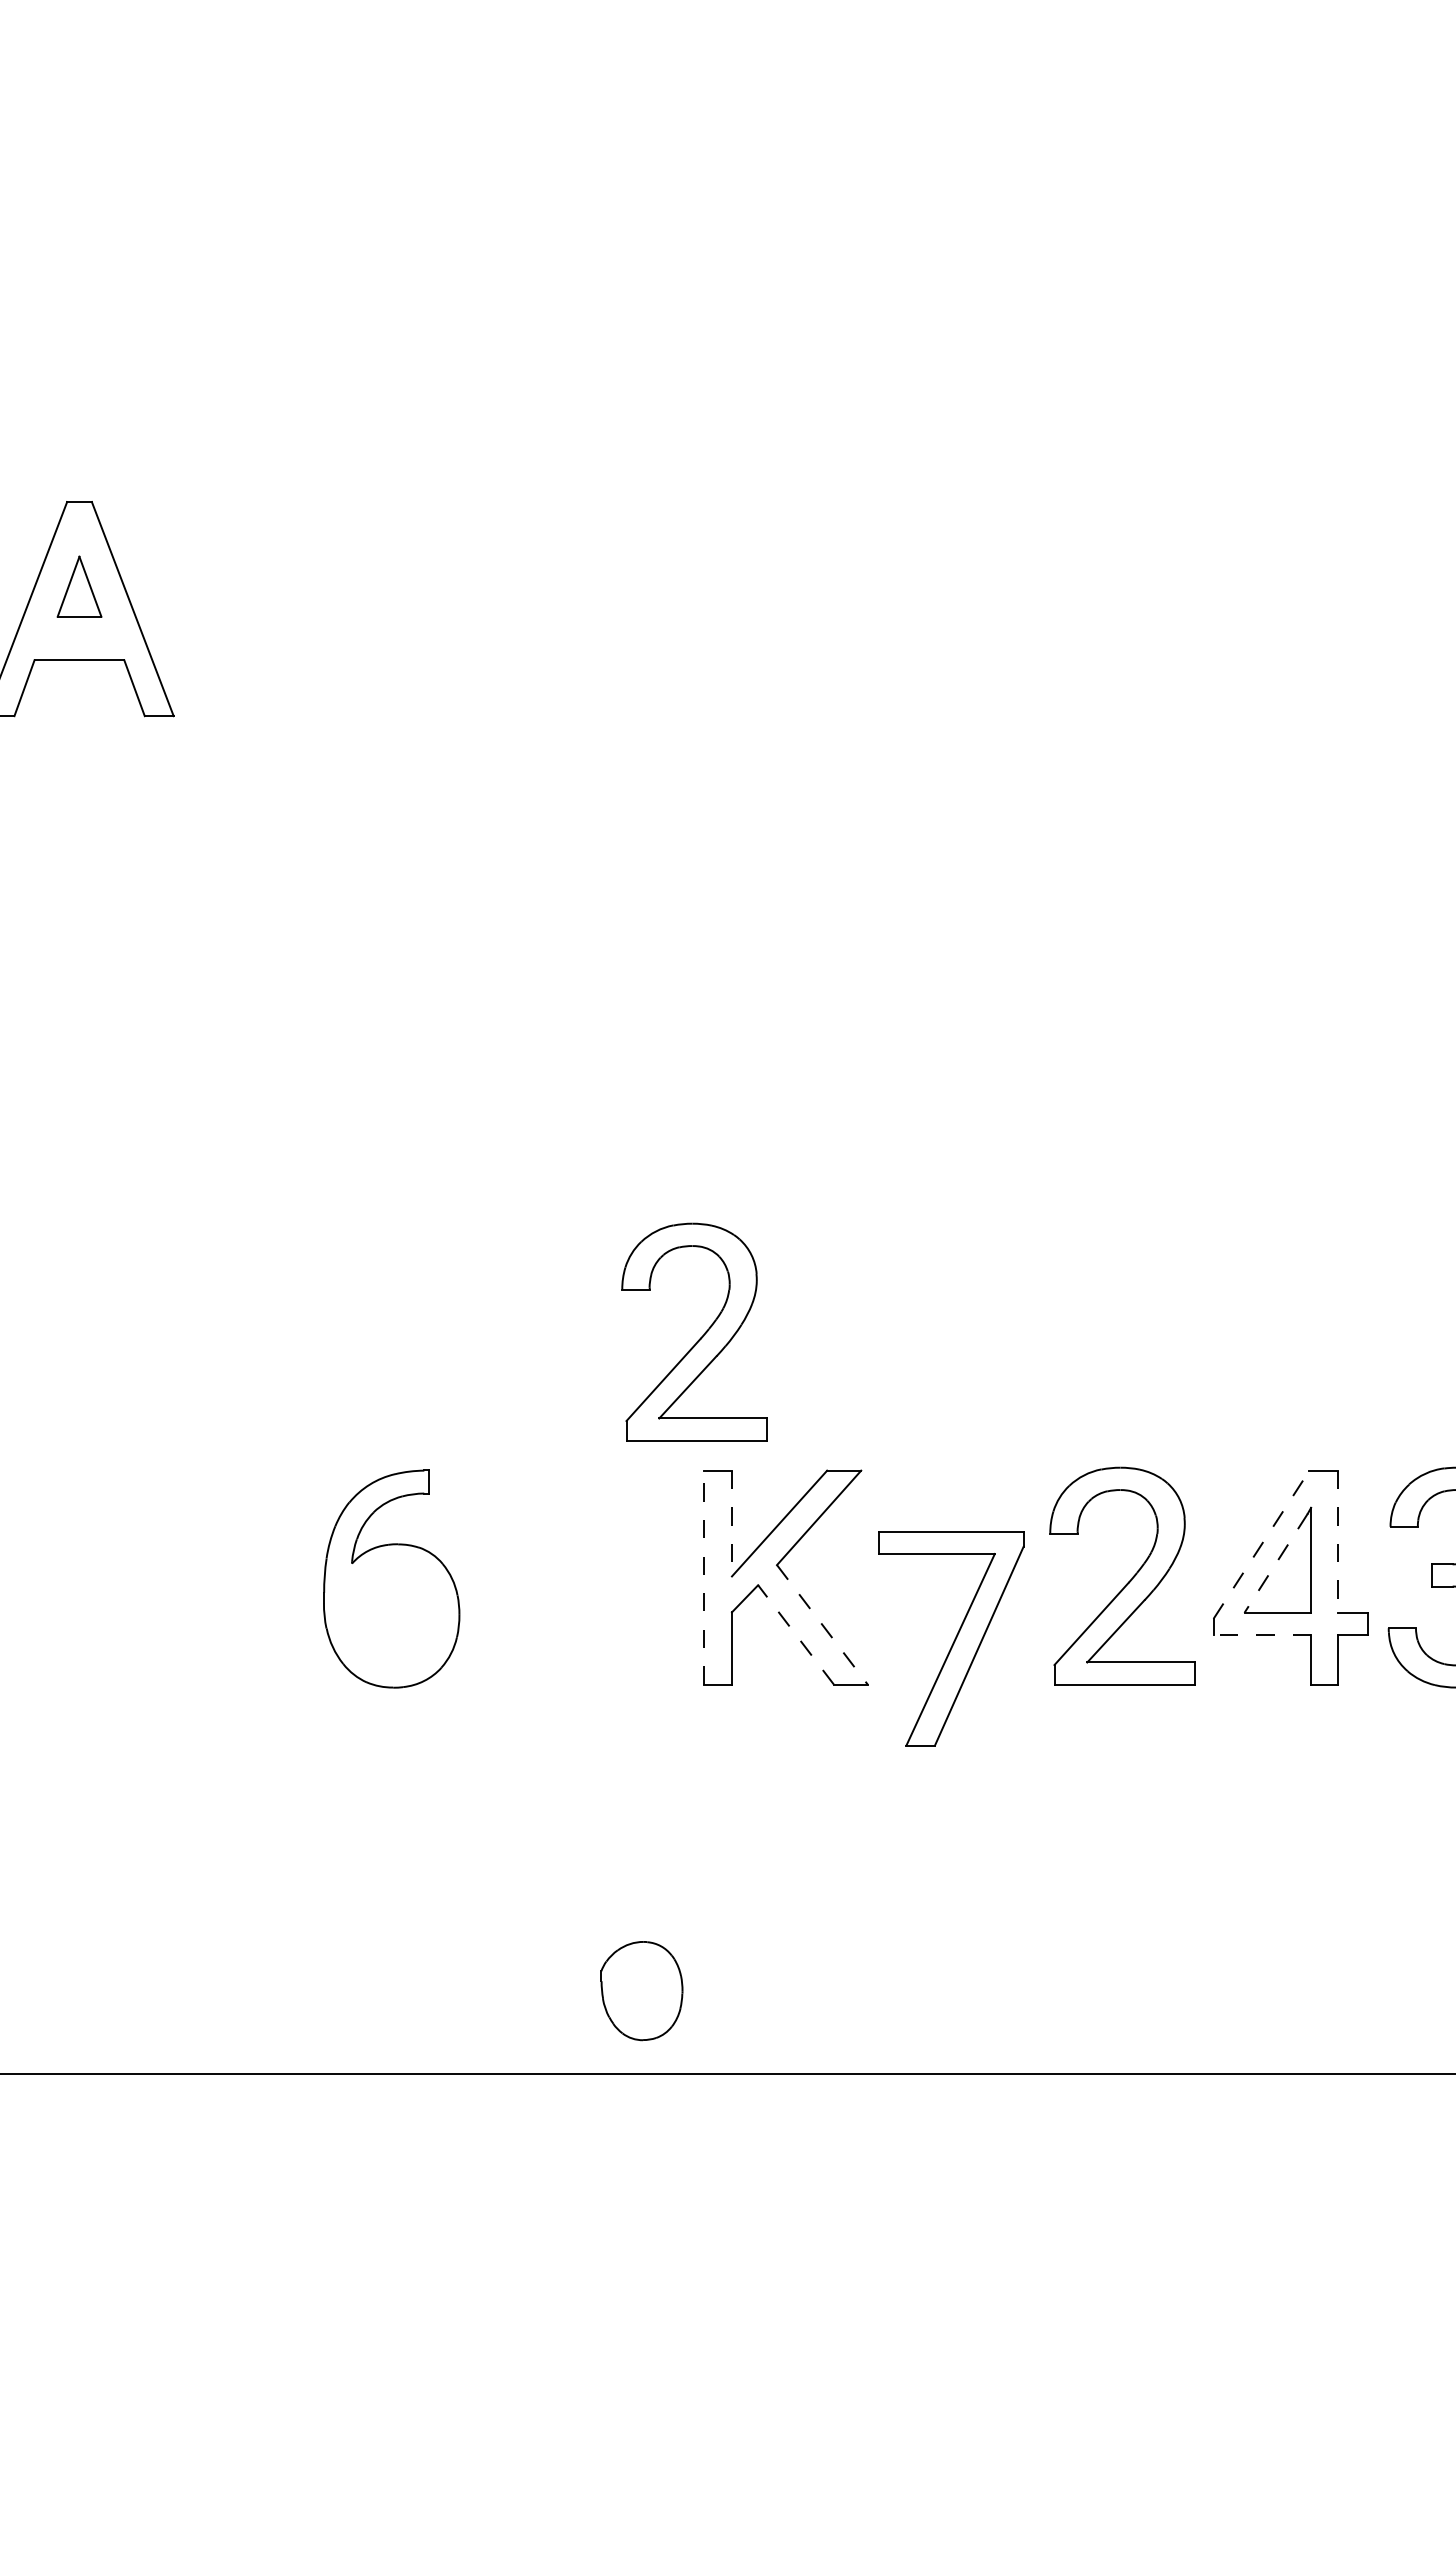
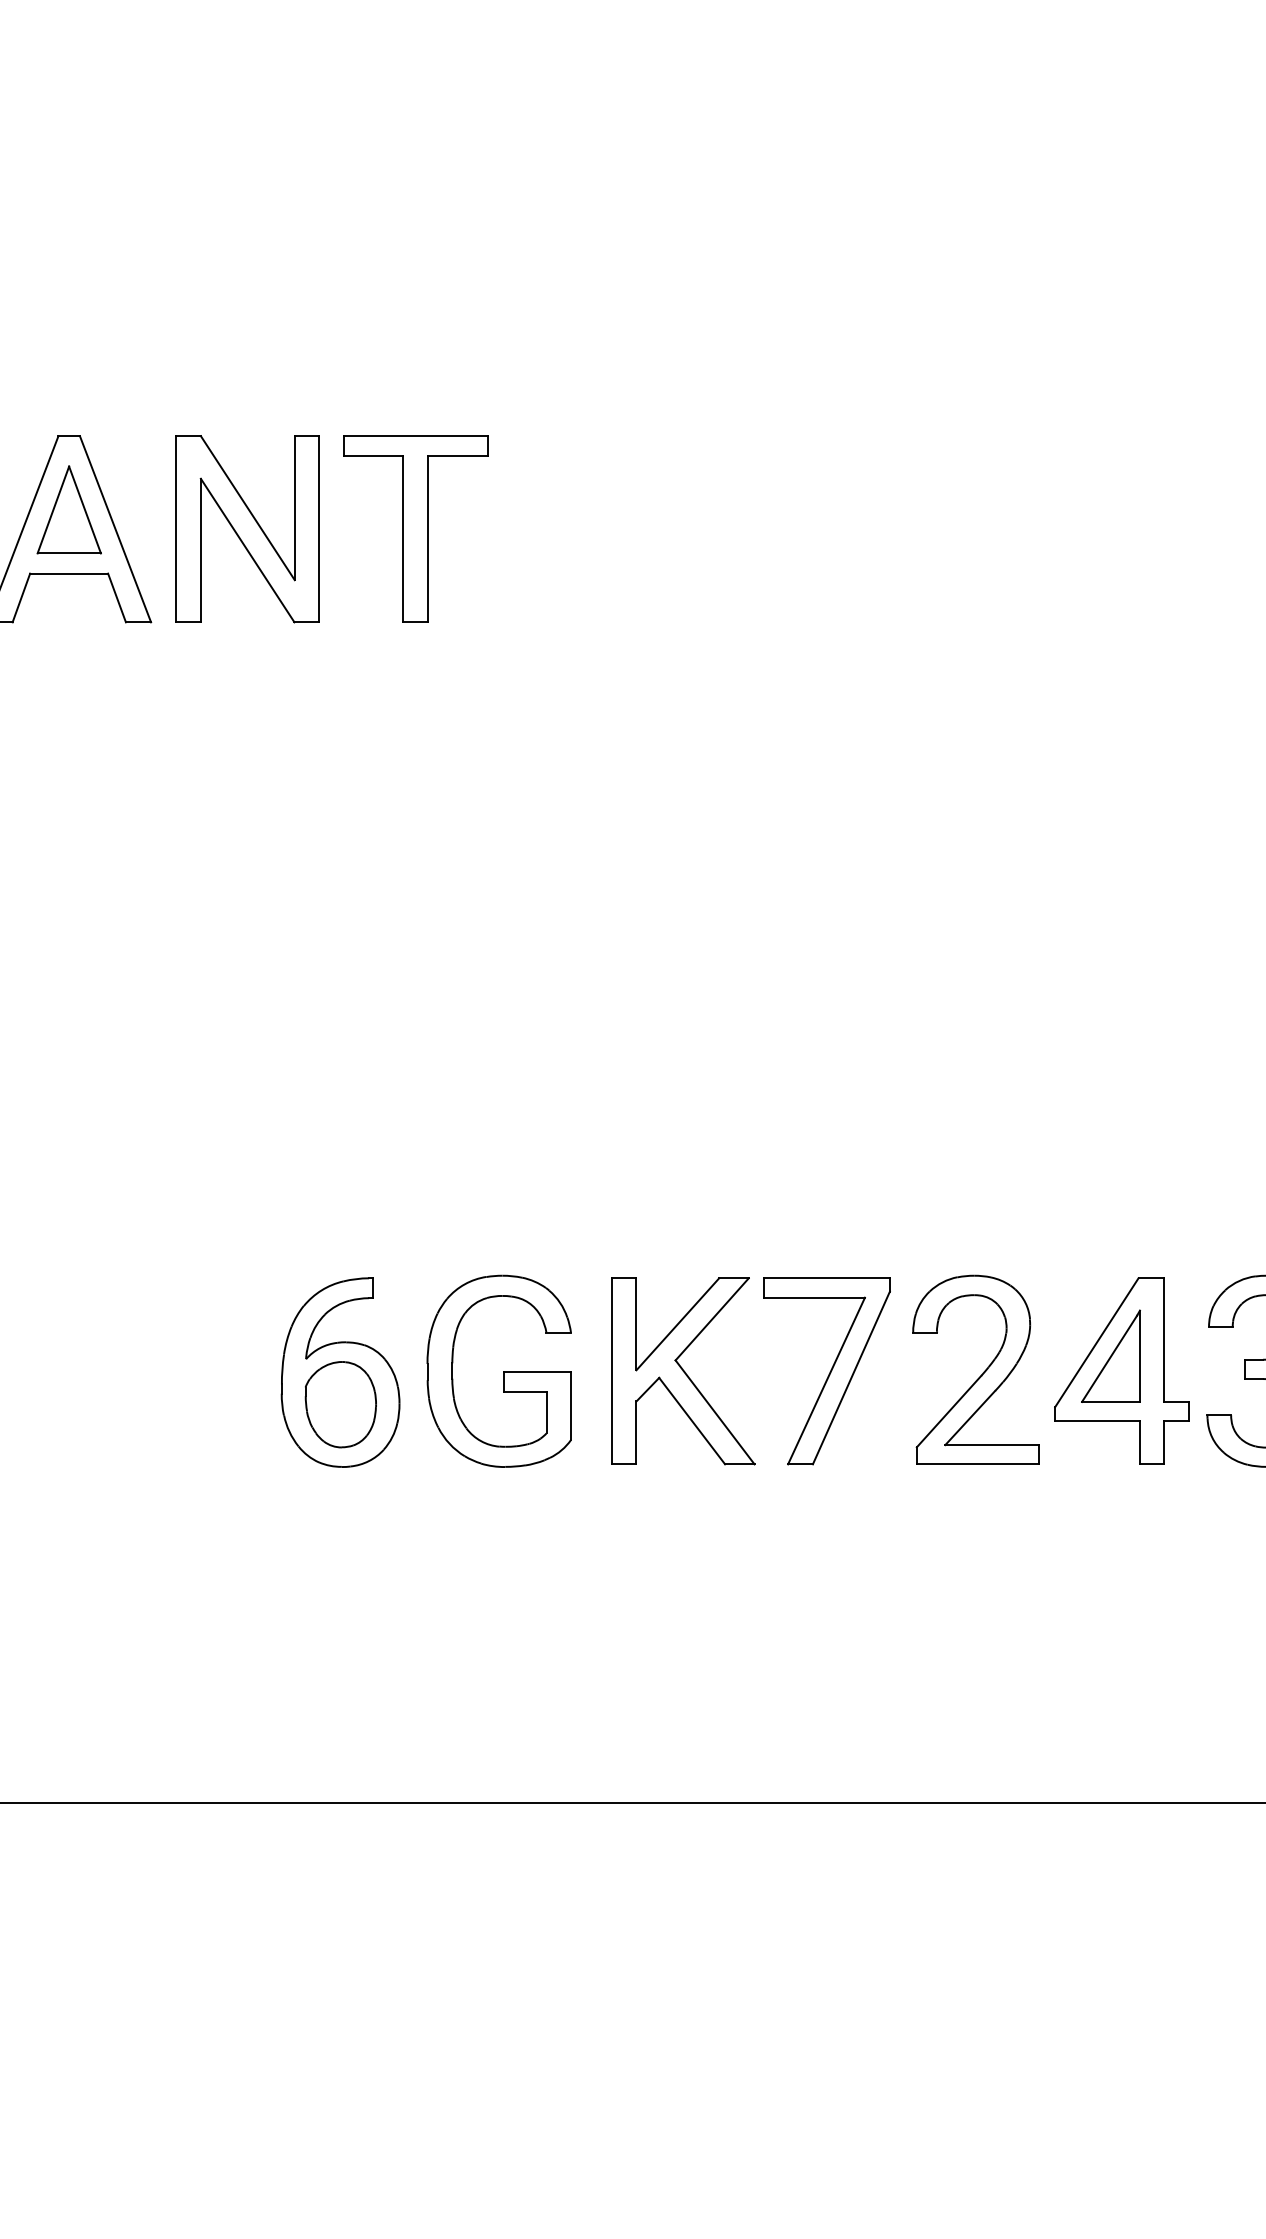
part: (79, 586) -> (69, 509), size x1.67
part: (477, 608) -> (415, 528), added
part: (284, 609) -> (247, 529), added
part: (700, 1337) -> (609, 1162), removed
line: (731, 1523) -> (636, 1324), dashed -> solid
line: (1338, 1542) -> (1163, 1340), dashed -> solid
line: (1261, 1544) -> (1096, 1342), dashed -> solid
line: (1276, 1563) -> (1109, 1359), dashed -> solid
part: (573, 1577) -> (498, 1371), added
line: (703, 1577) -> (611, 1371), dashed -> solid
line: (822, 1625) -> (715, 1412), dashed -> solid
line: (795, 1634) -> (691, 1420), dashed -> solid
line: (1262, 1635) -> (1097, 1421), dashed -> solid
part: (951, 1638) -> (827, 1371), moved
part: (641, 1991) -> (340, 1405), moved

